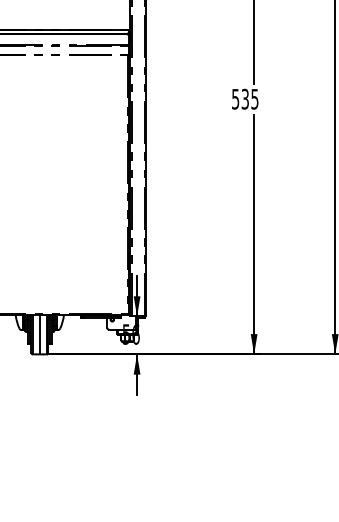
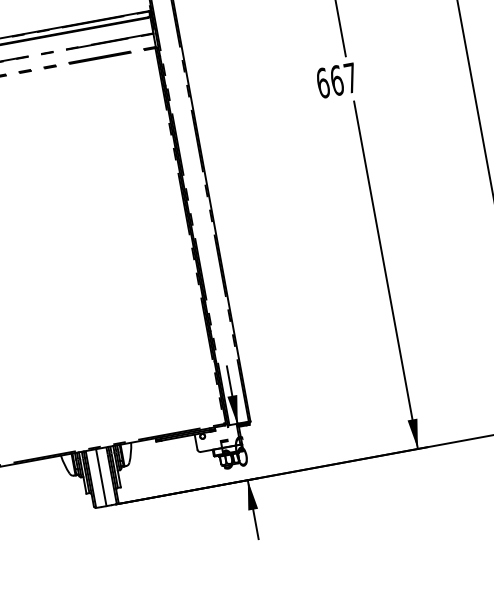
text: (245, 98) -> (337, 79), 535 -> 667

